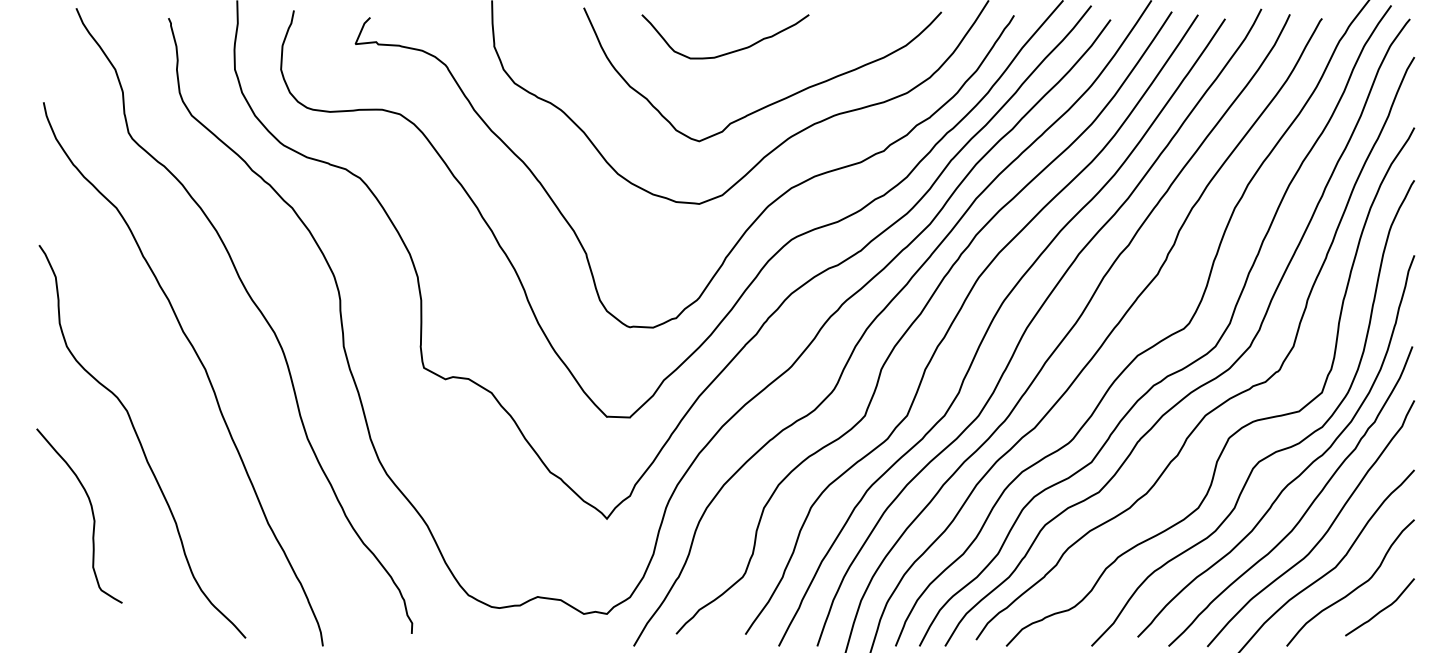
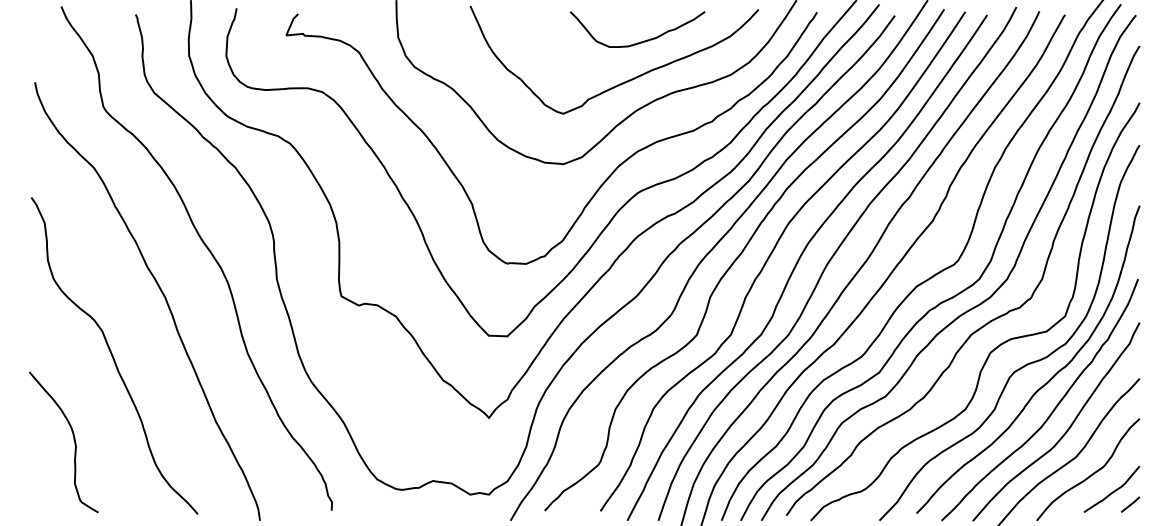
curve: (730, 51) -> (641, 41), moved
curve: (91, 511) -> (73, 438), moved
line: (1402, 626) -> (1130, 504), added

